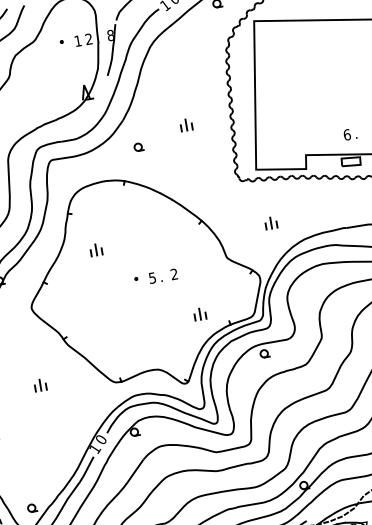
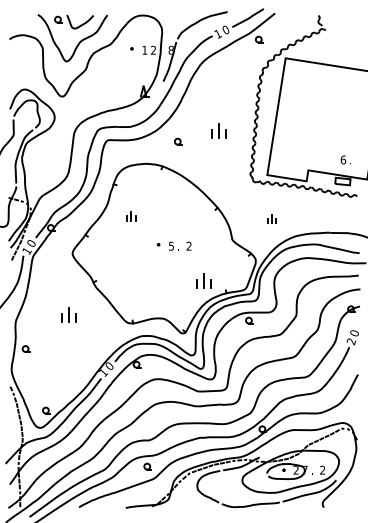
part: (186, 124) -> (218, 130), size x1.6
part: (199, 313) -> (203, 280), size x1.6
part: (40, 385) -> (69, 315), size x1.6

